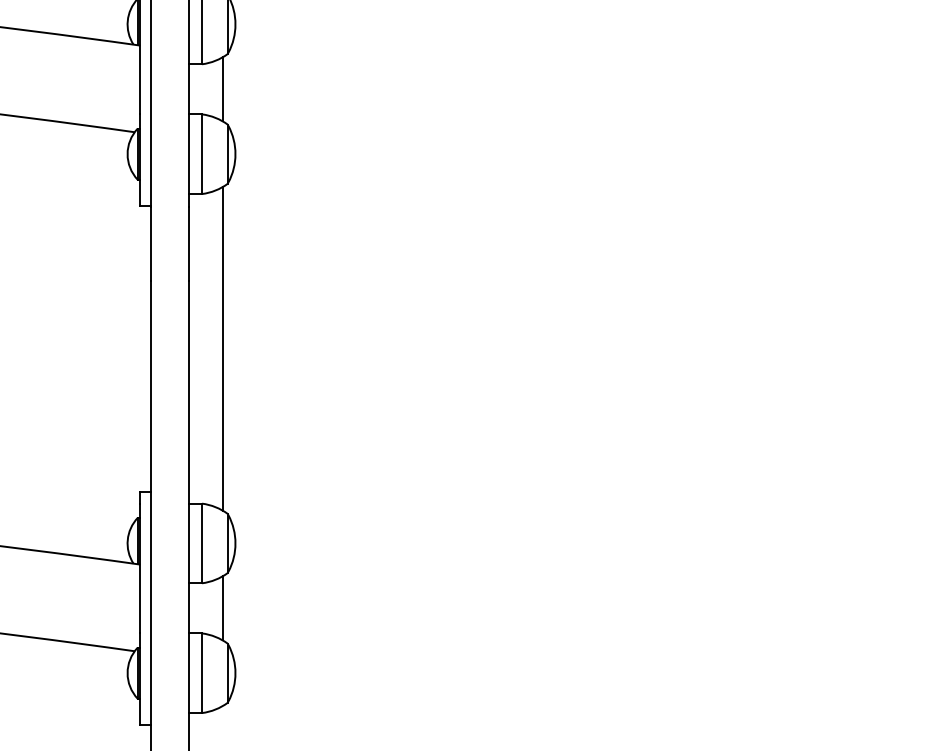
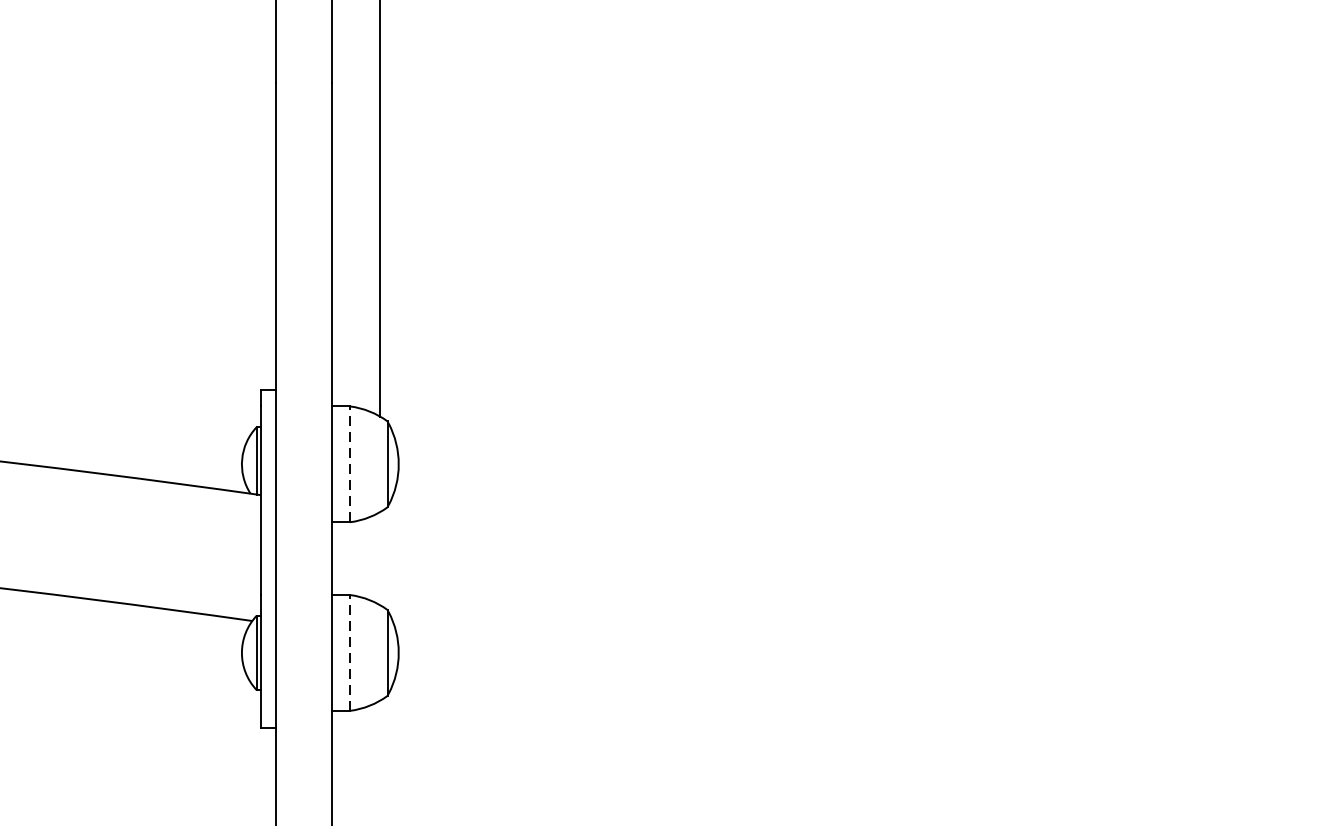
line: (202, 543) -> (350, 464), solid -> dashed
line: (222, 608) -> (379, 558), removed
line: (202, 673) -> (350, 653), solid -> dashed

